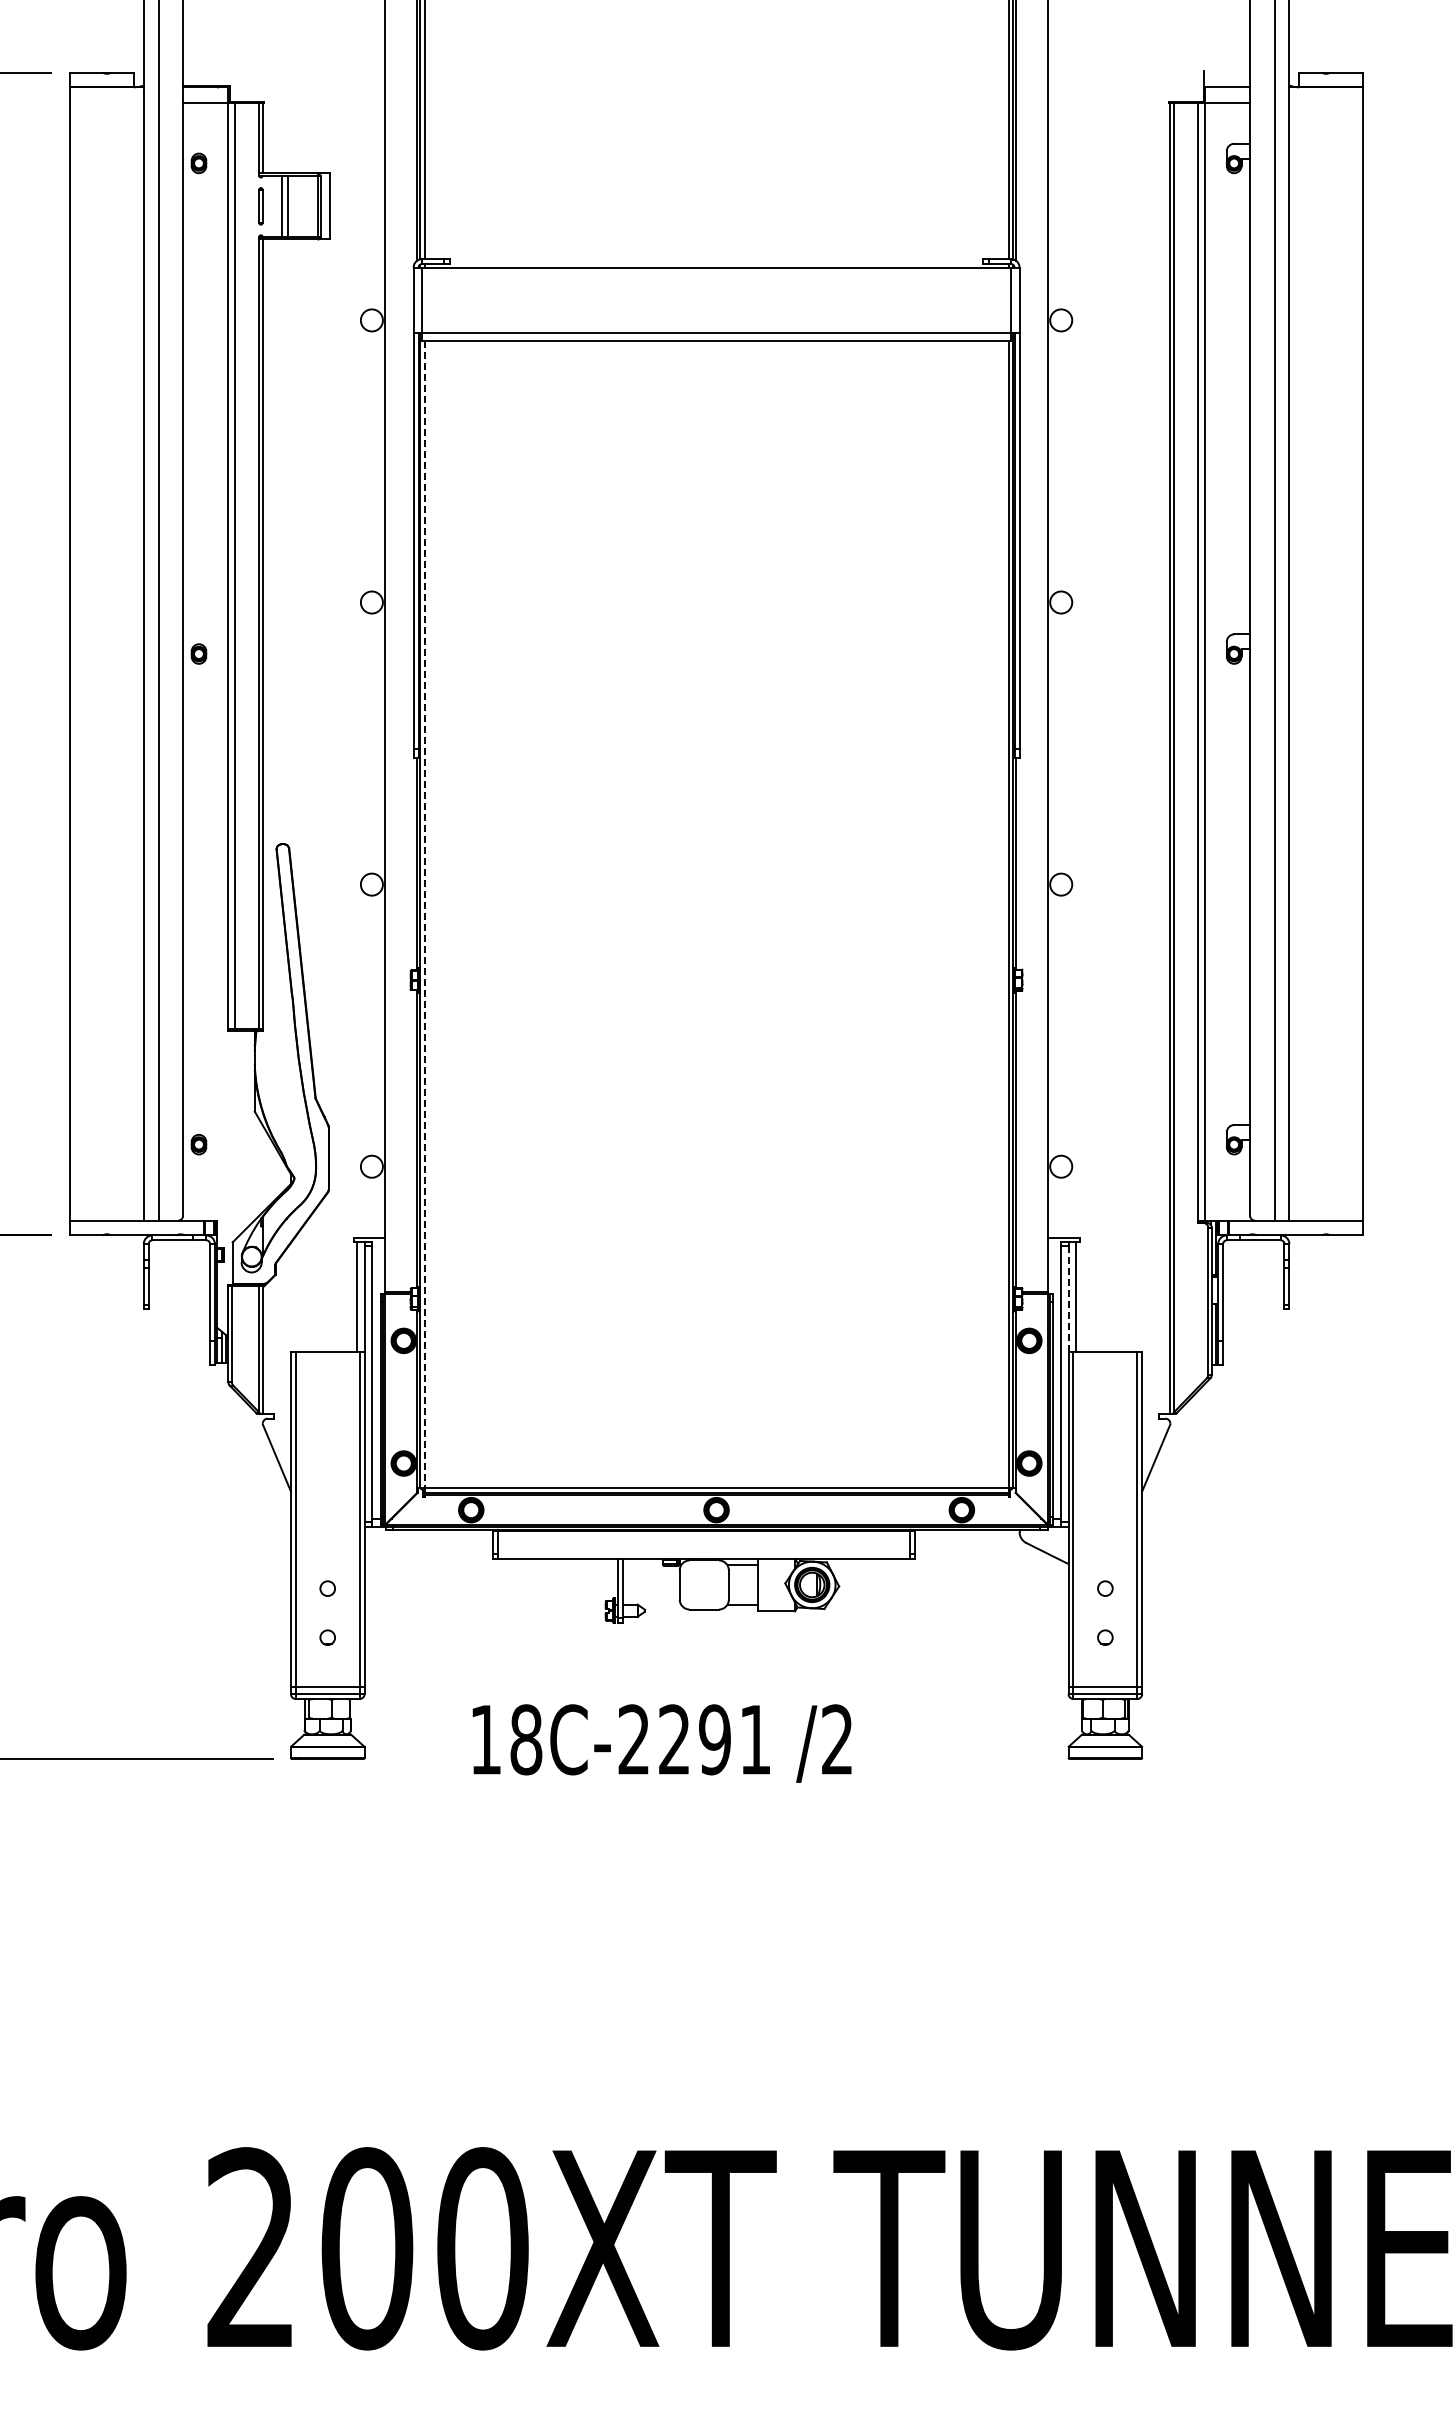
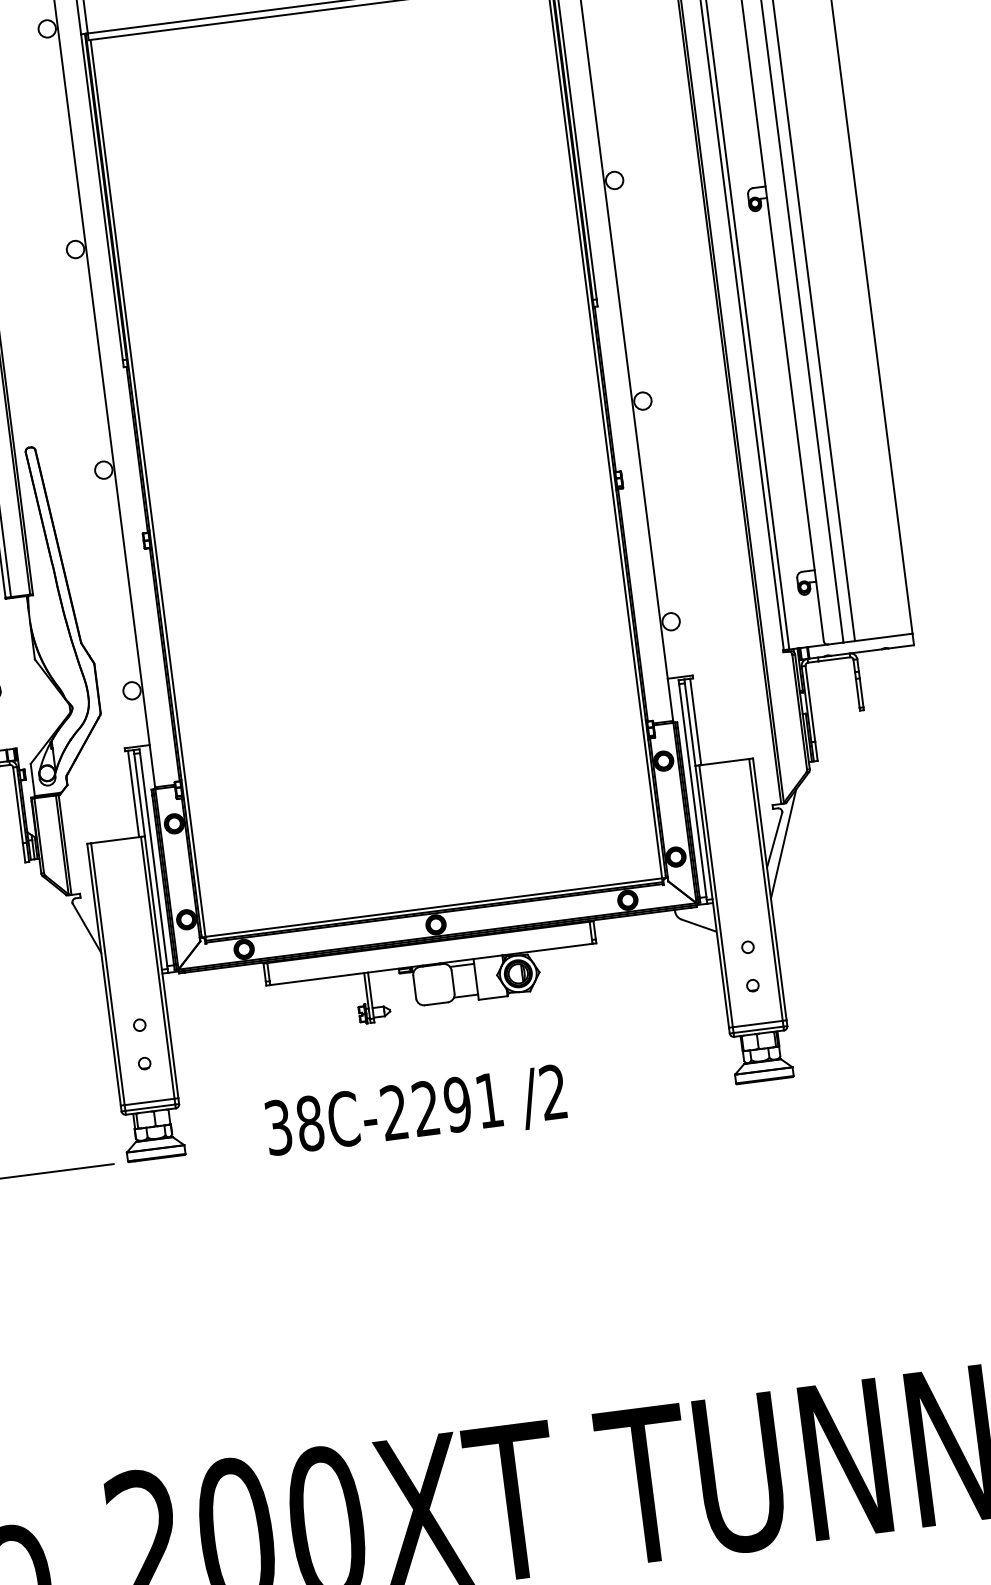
line: (424, 915) -> (148, 489), dashed -> solid
line: (1068, 1299) -> (690, 724), dashed -> solid
line: (1166, 1464) -> (783, 844), added
text: (485, 1739) -> (278, 1127), 18C-2291 -> 38C-2291

